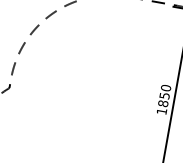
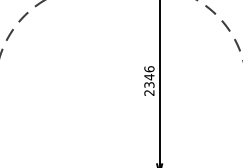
text: (164, 99) -> (149, 80), 1850 -> 2346

